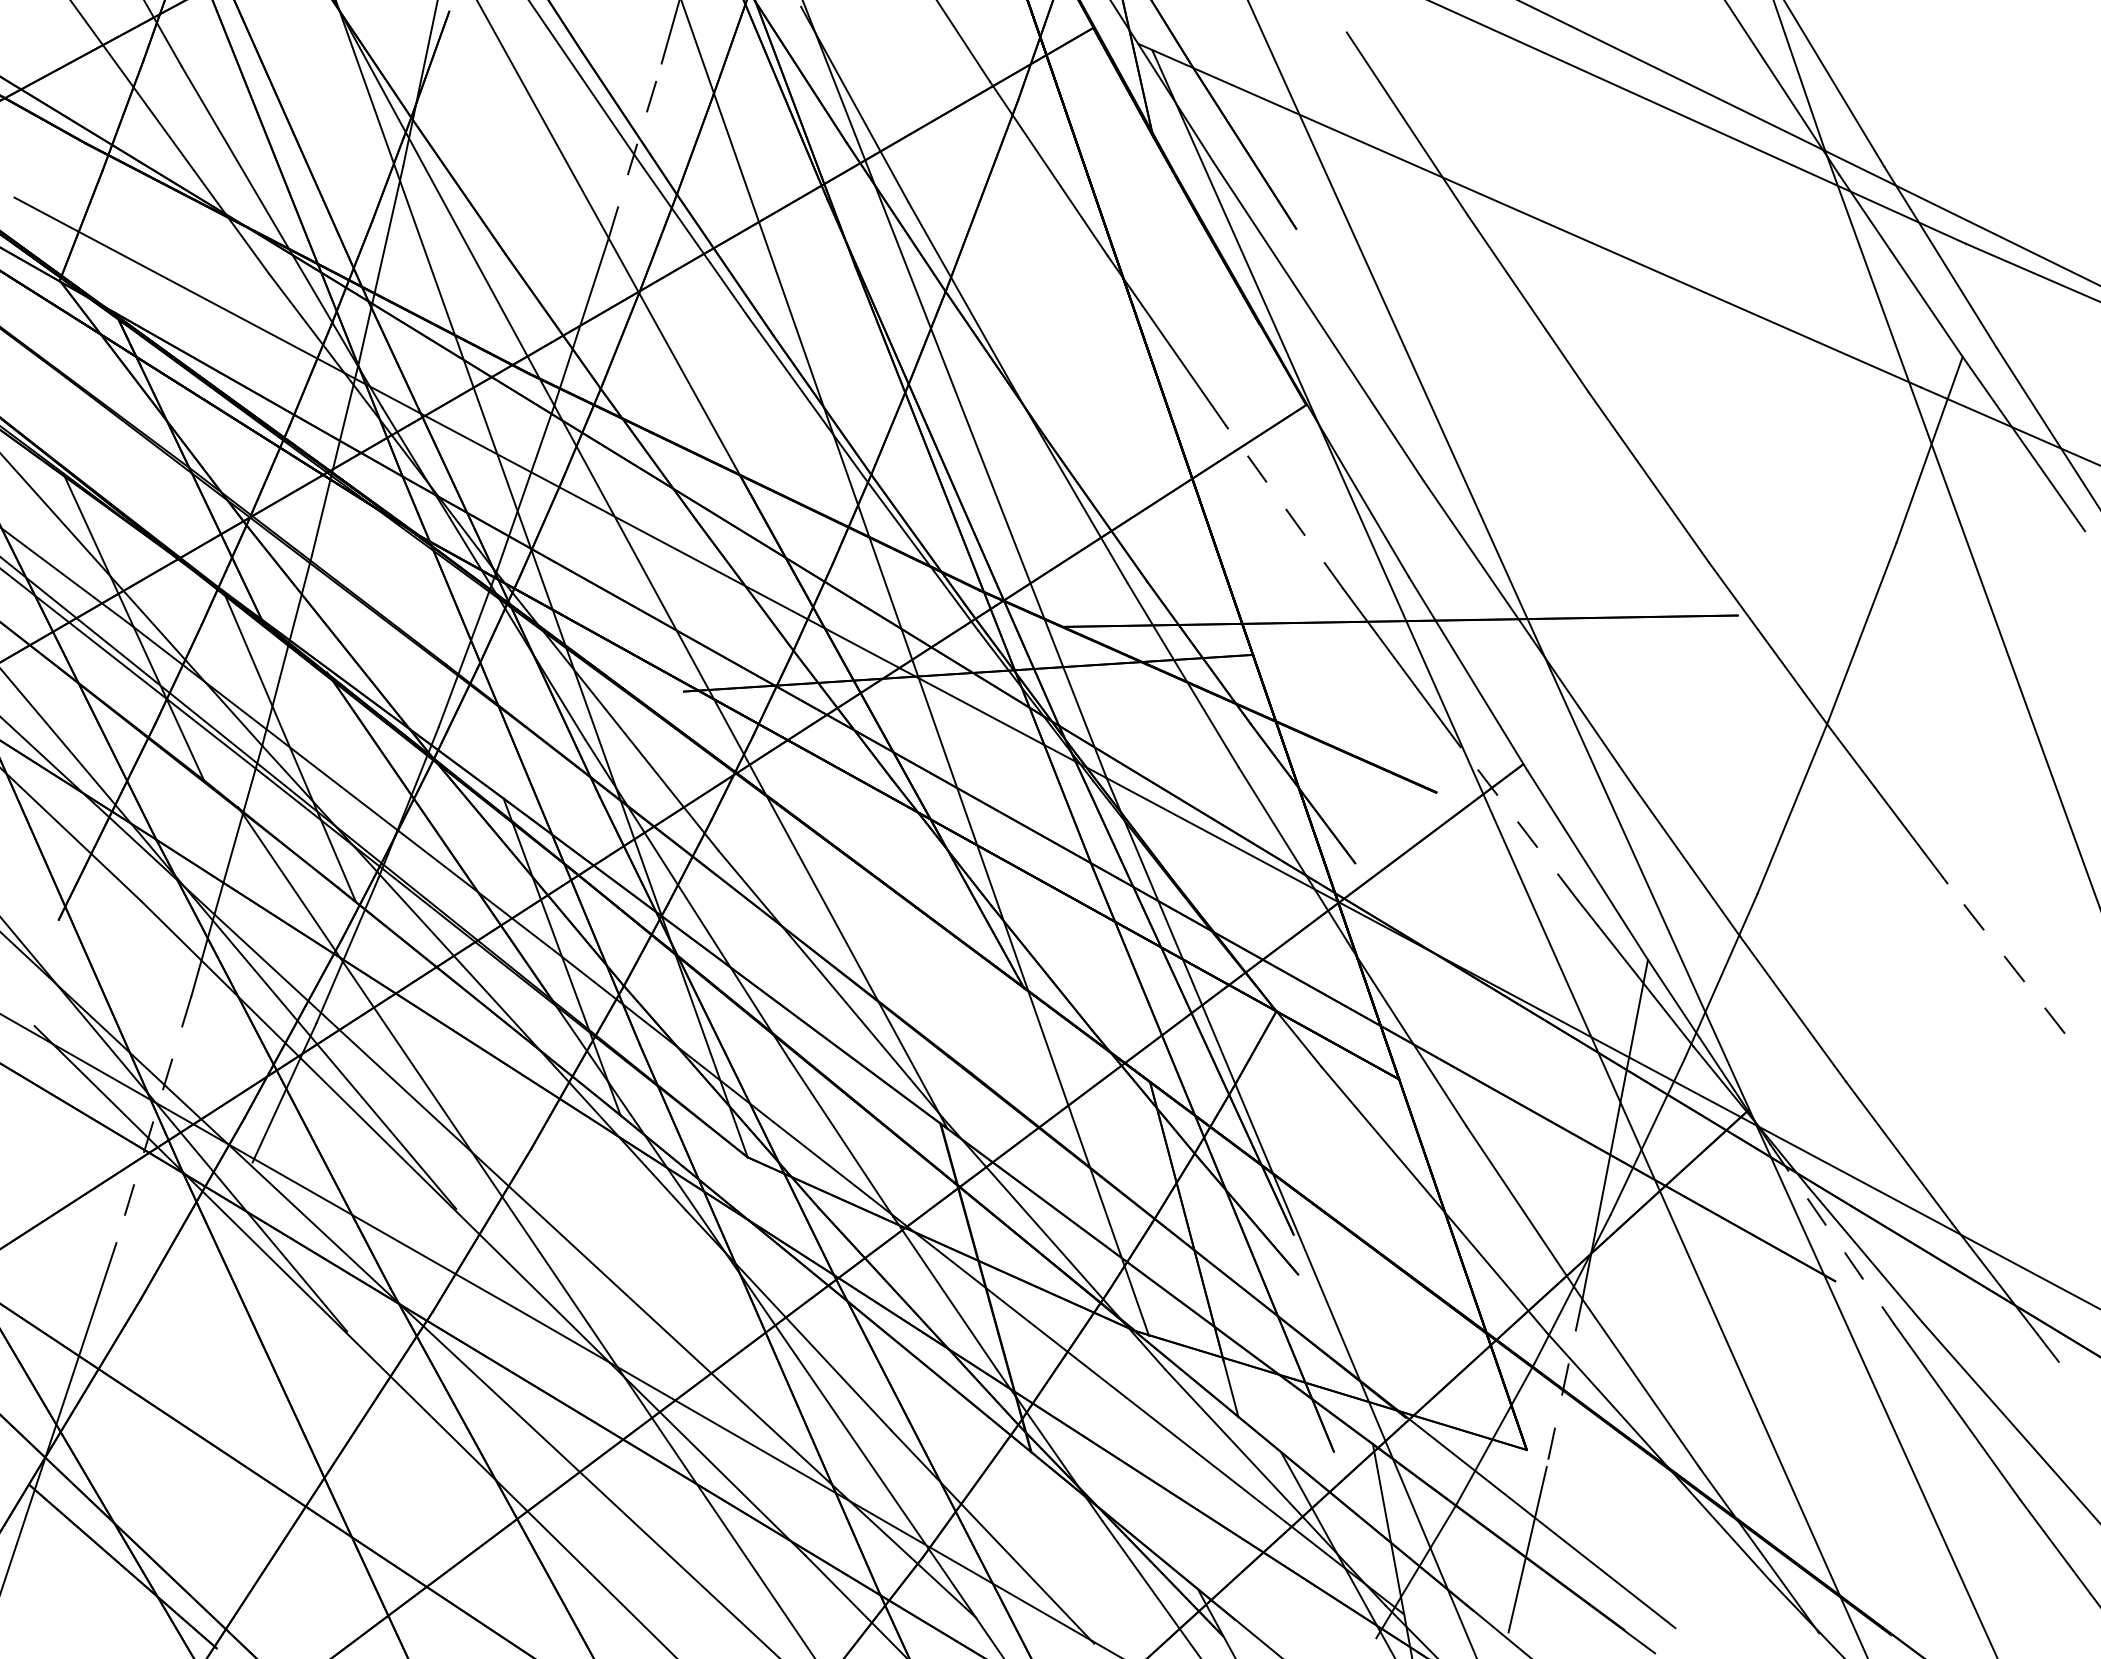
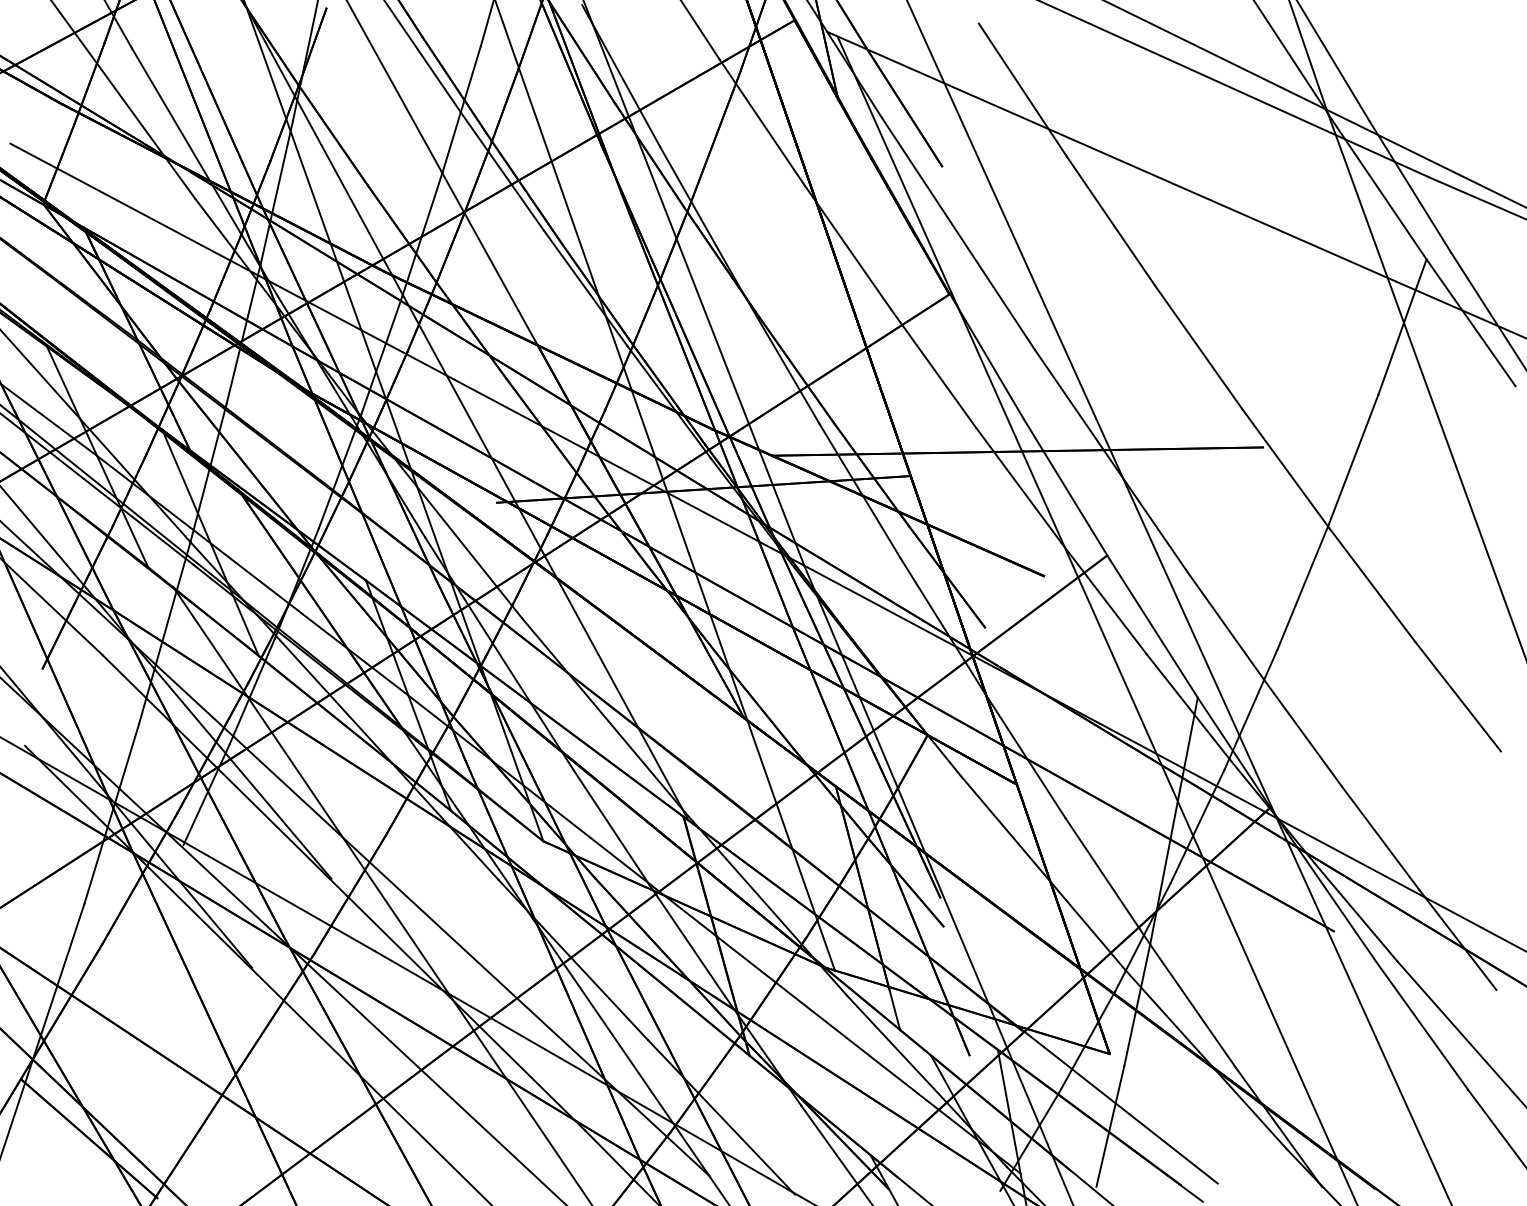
line: (635, 150) -> (461, 109), dashed -> solid
line: (1284, 507) -> (933, 368), dashed -> solid
line: (1518, 823) -> (1103, 598), dashed -> solid
line: (2005, 958) -> (1457, 696), dashed -> solid
line: (153, 1120) -> (111, 814), dashed -> solid
line: (1832, 1234) -> (1331, 897), dashed -> solid
line: (1564, 1383) -> (1137, 1005), dashed -> solid

